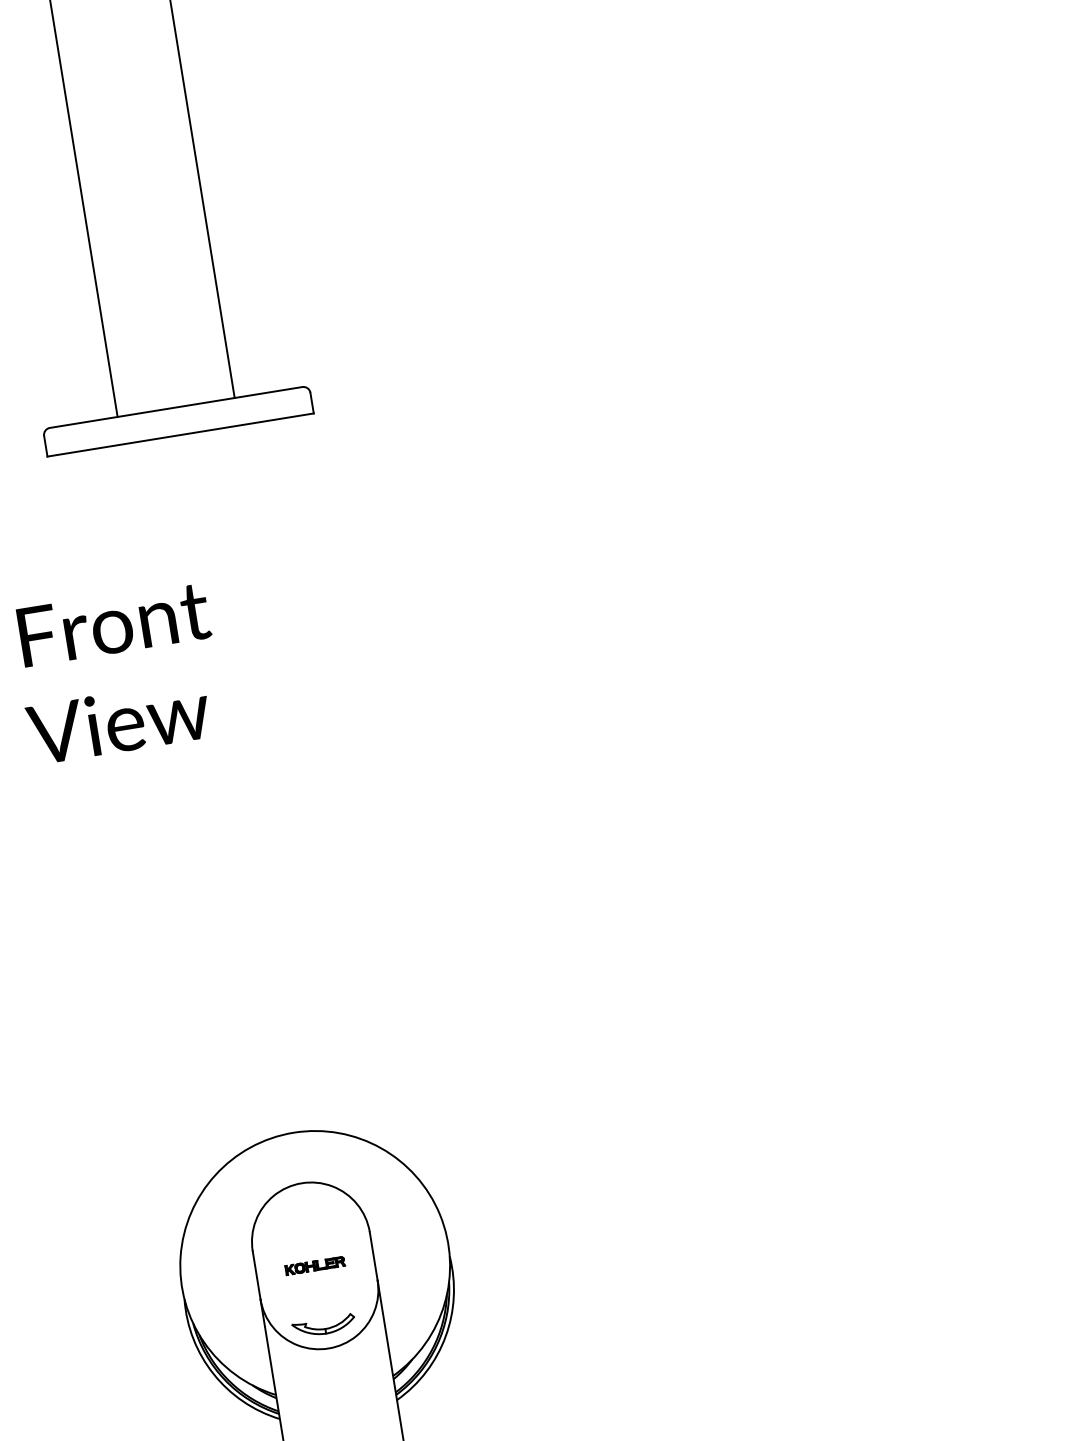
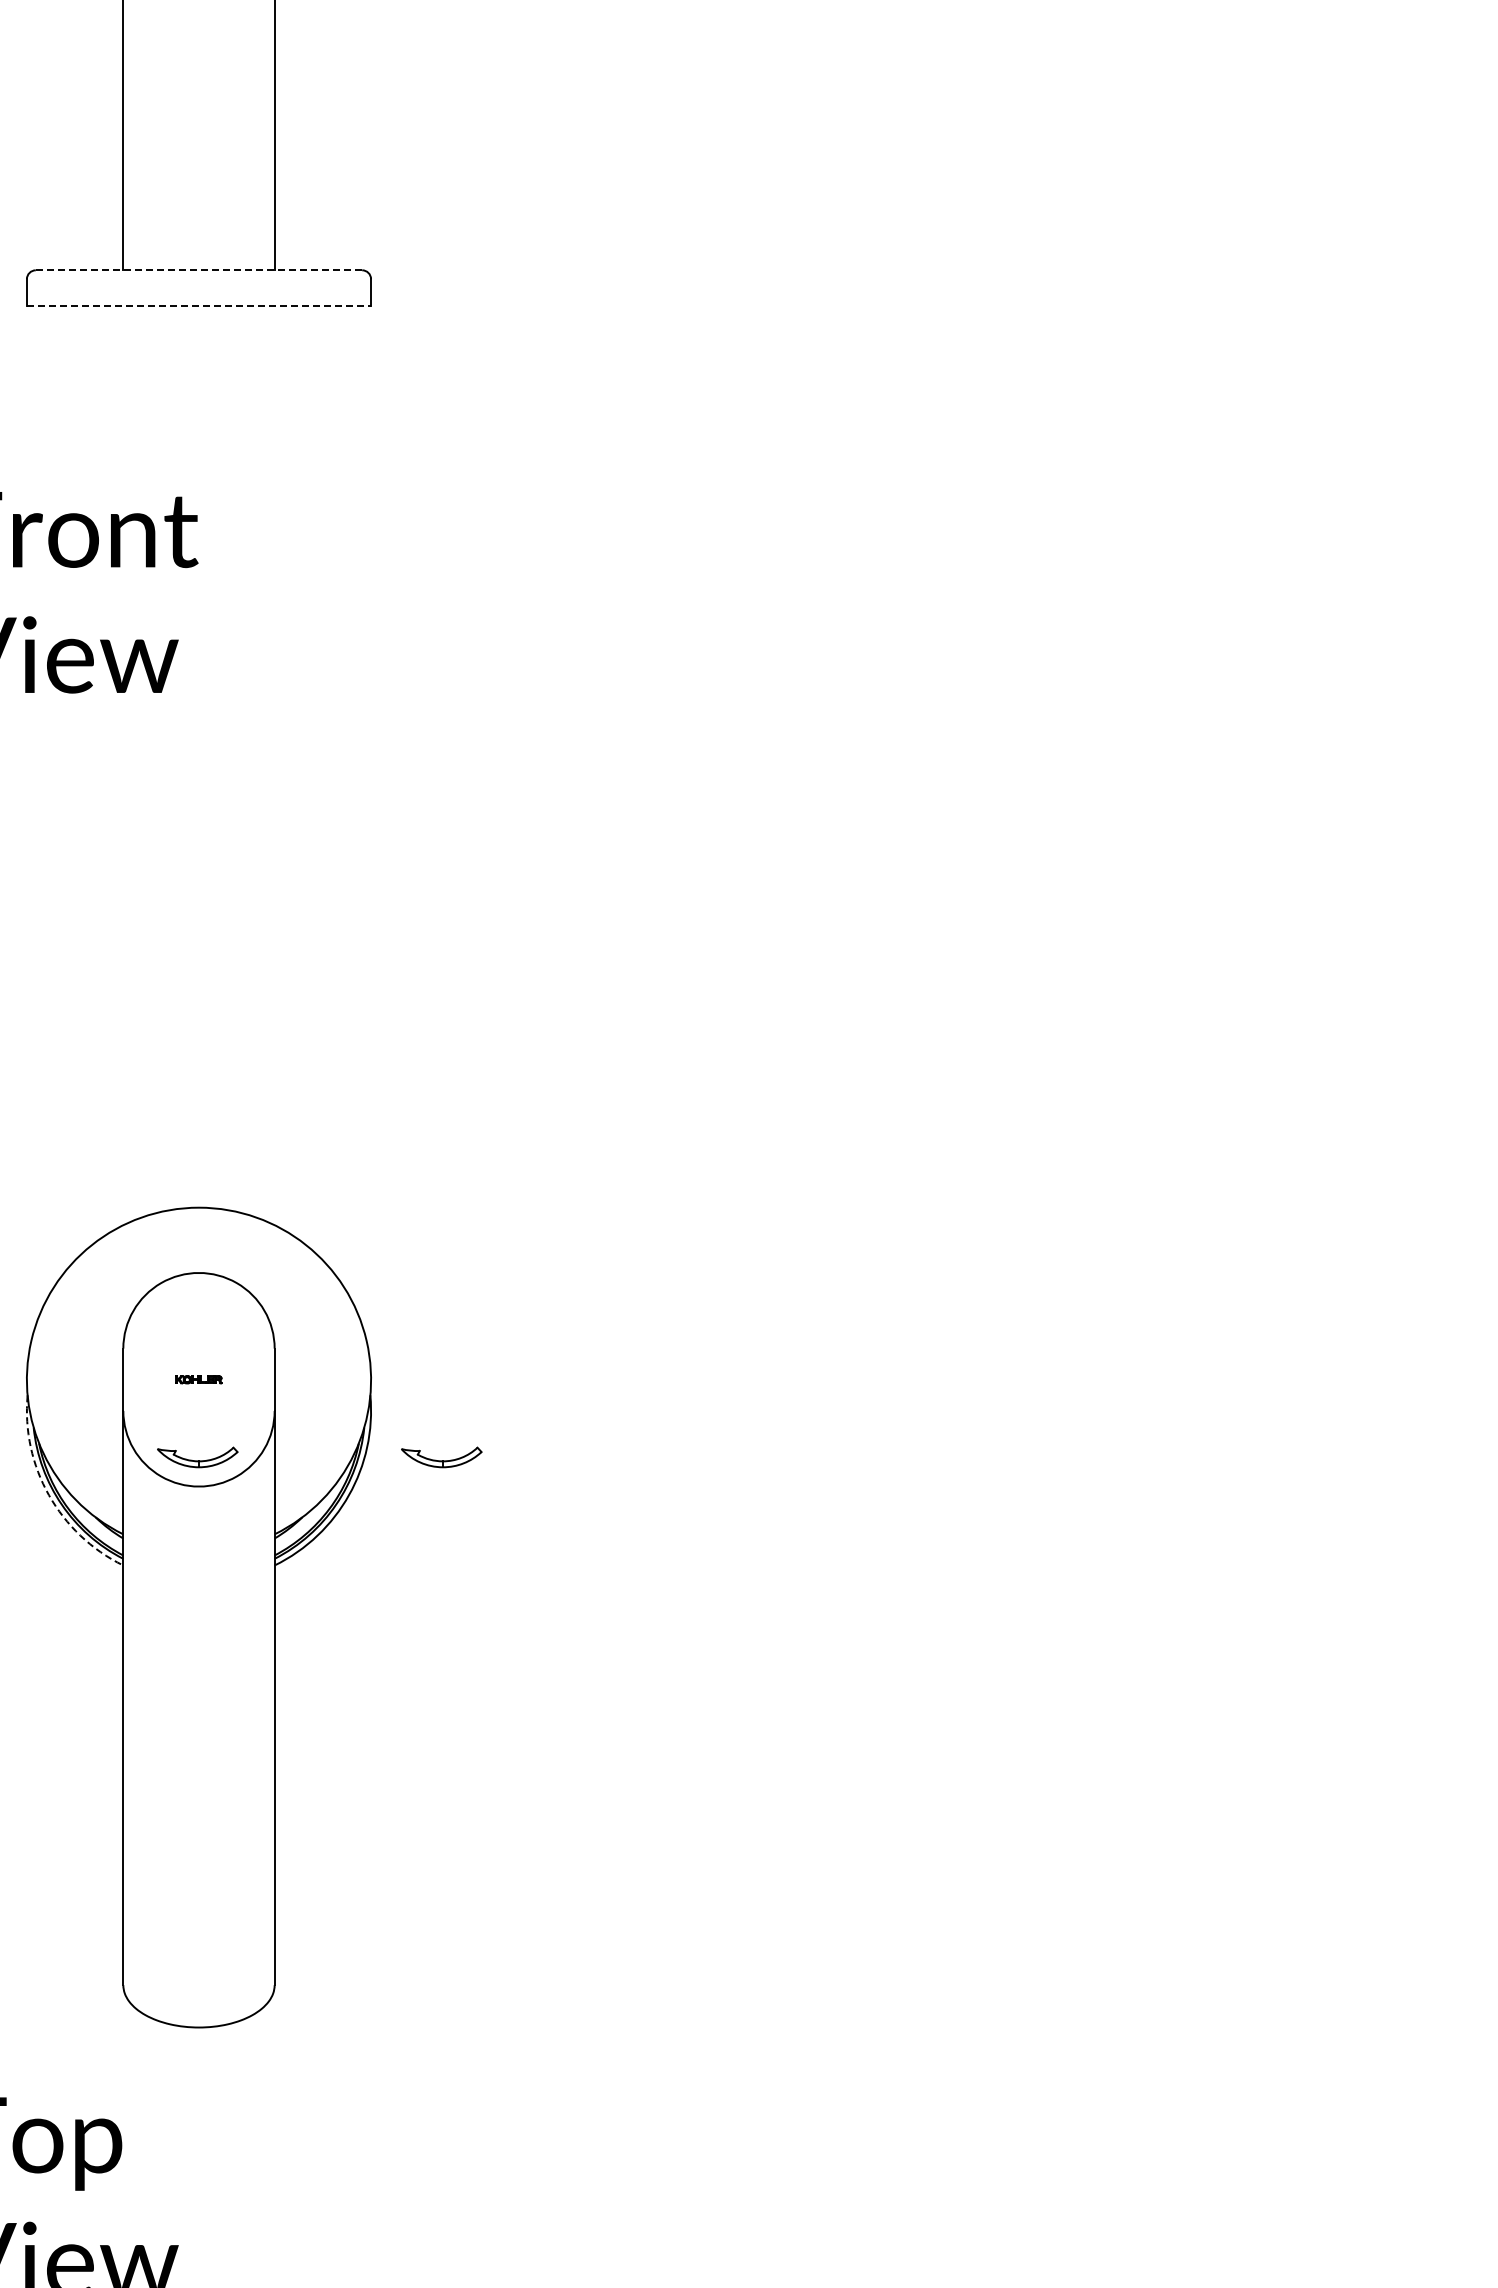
line: (175, 407) -> (198, 270), solid -> dashed
line: (180, 434) -> (199, 305), solid -> dashed
part: (314, 1265) -> (198, 1379), size x0.6
part: (512, 1295) -> (441, 1457), added
arc: (214, 1374) -> (49, 1495), solid -> dashed

